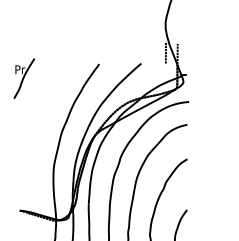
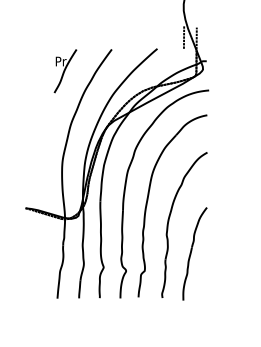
part: (24, 78) -> (65, 71), moved

